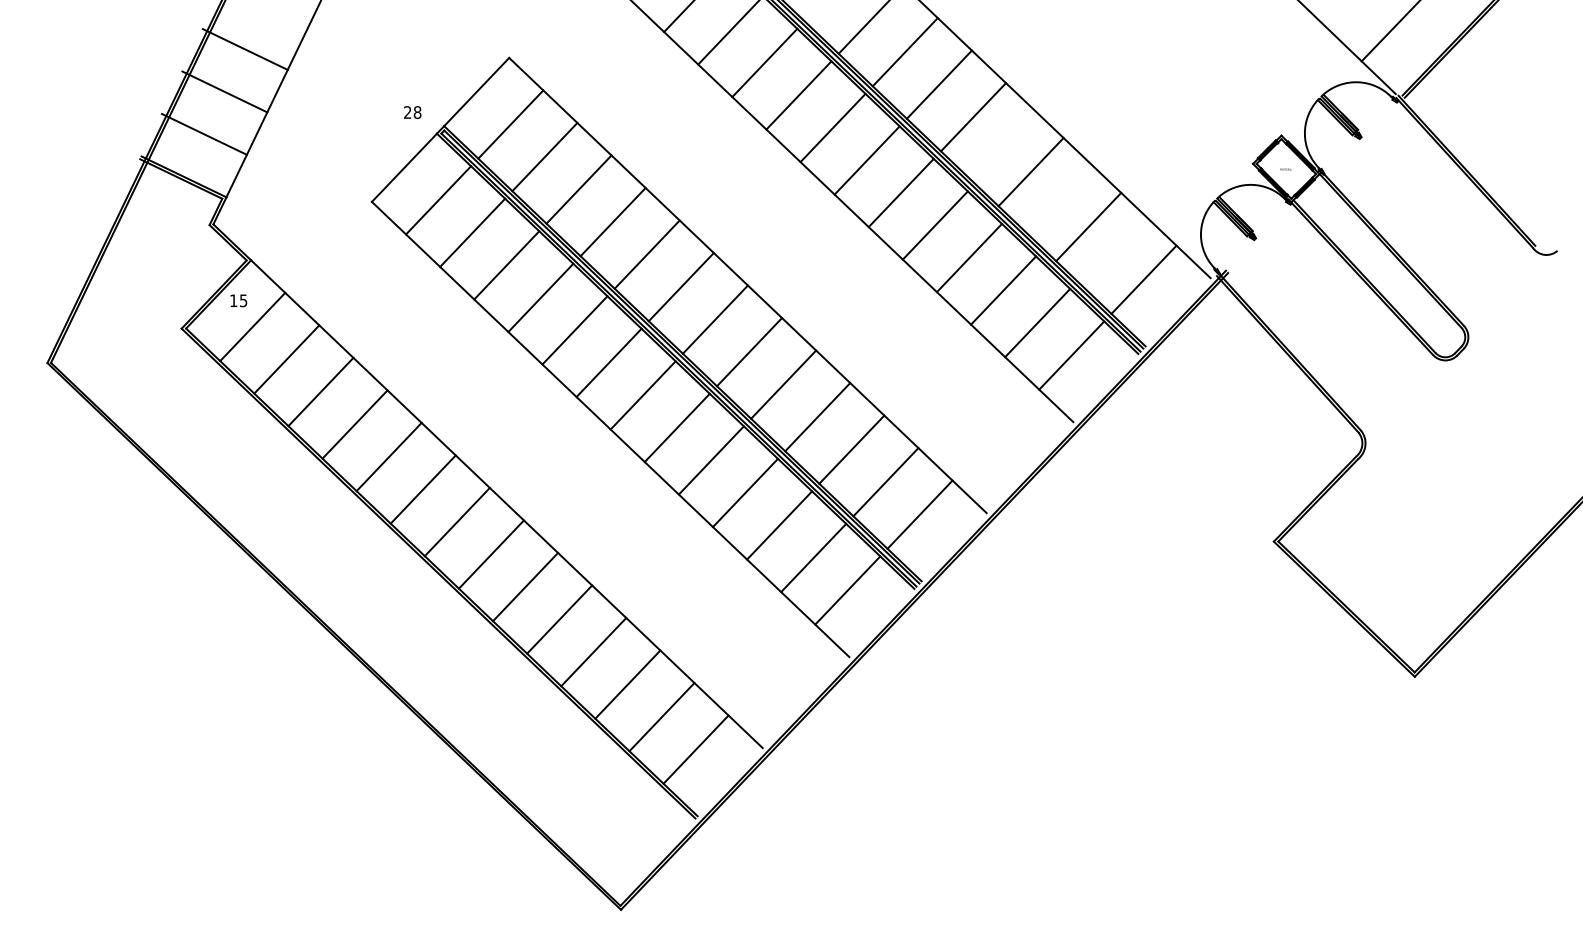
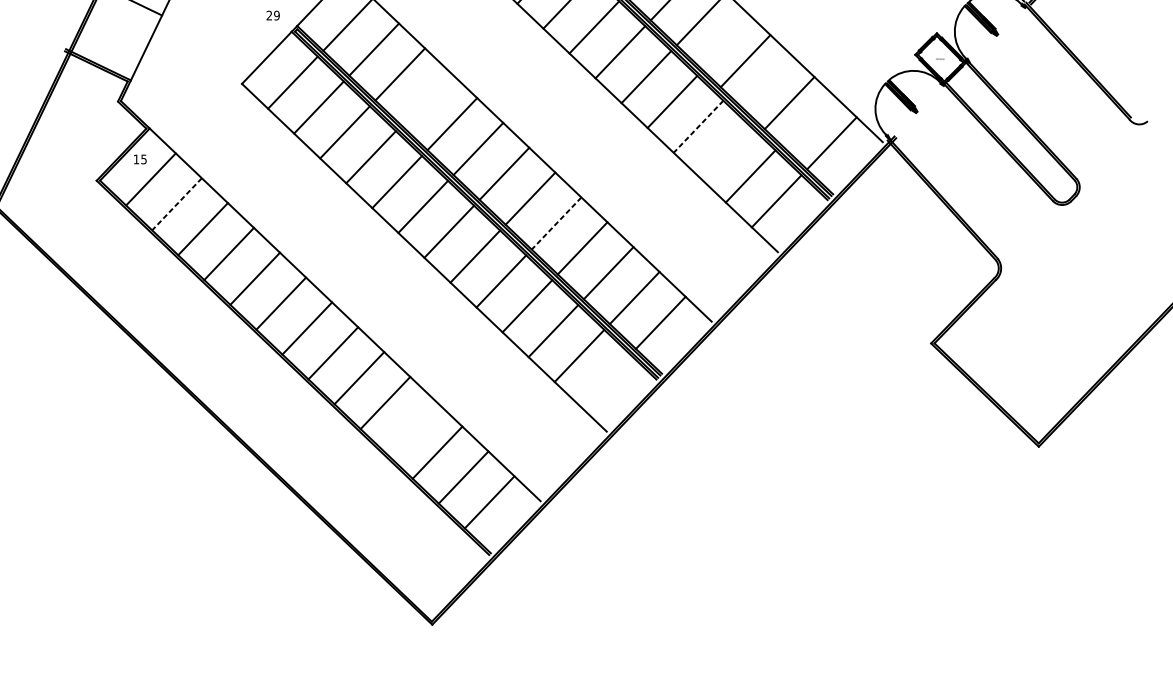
text: (417, 112) -> (276, 15), 28 -> 29
line: (203, 133) -> (113, 31), removed
line: (612, 222) -> (425, 99), removed
line: (969, 258) -> (698, 127), solid -> dashed
line: (1003, 290) -> (724, 151), removed
line: (286, 359) -> (176, 204), solid -> dashed
line: (783, 385) -> (556, 224), solid -> dashed
line: (847, 590) -> (605, 380), removed
line: (593, 652) -> (411, 428), removed

